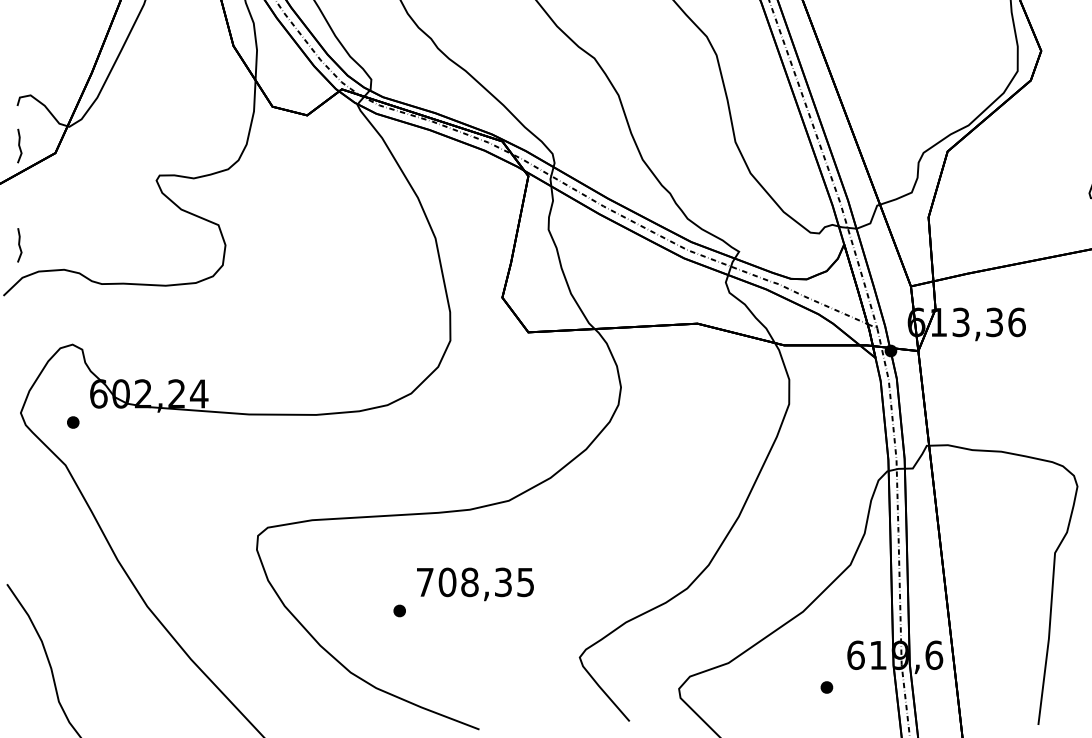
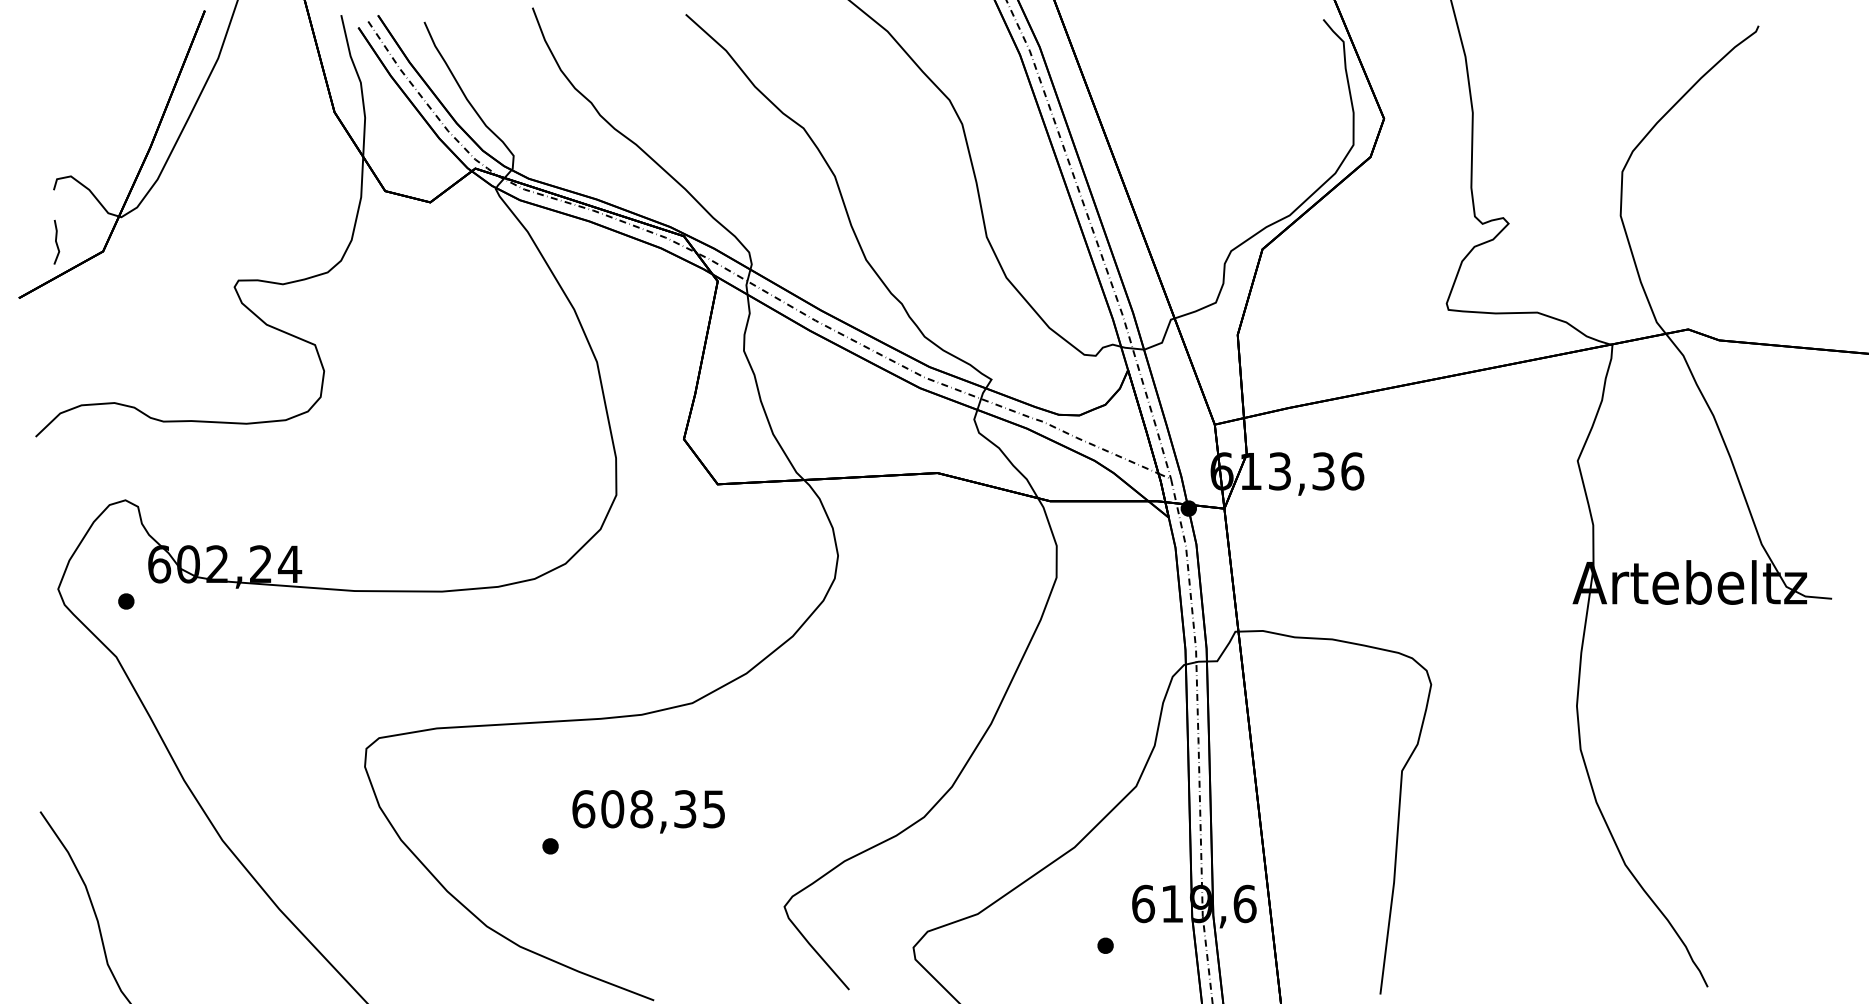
line: (19, 245) -> (56, 371), removed
text: (425, 582) -> (583, 809), 708,35 -> 608,35

